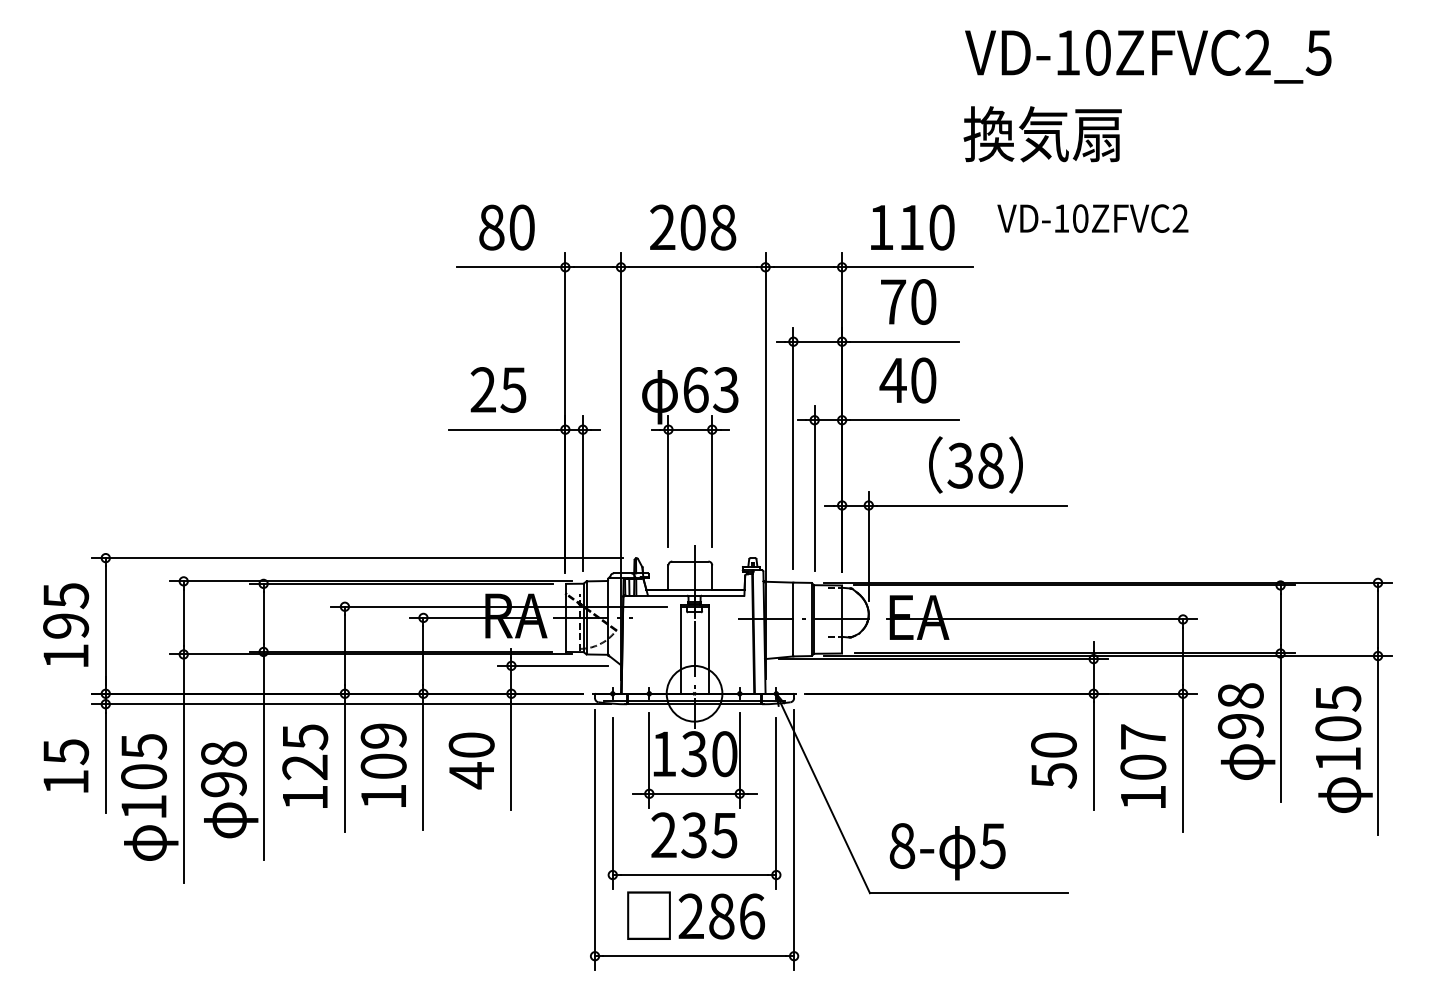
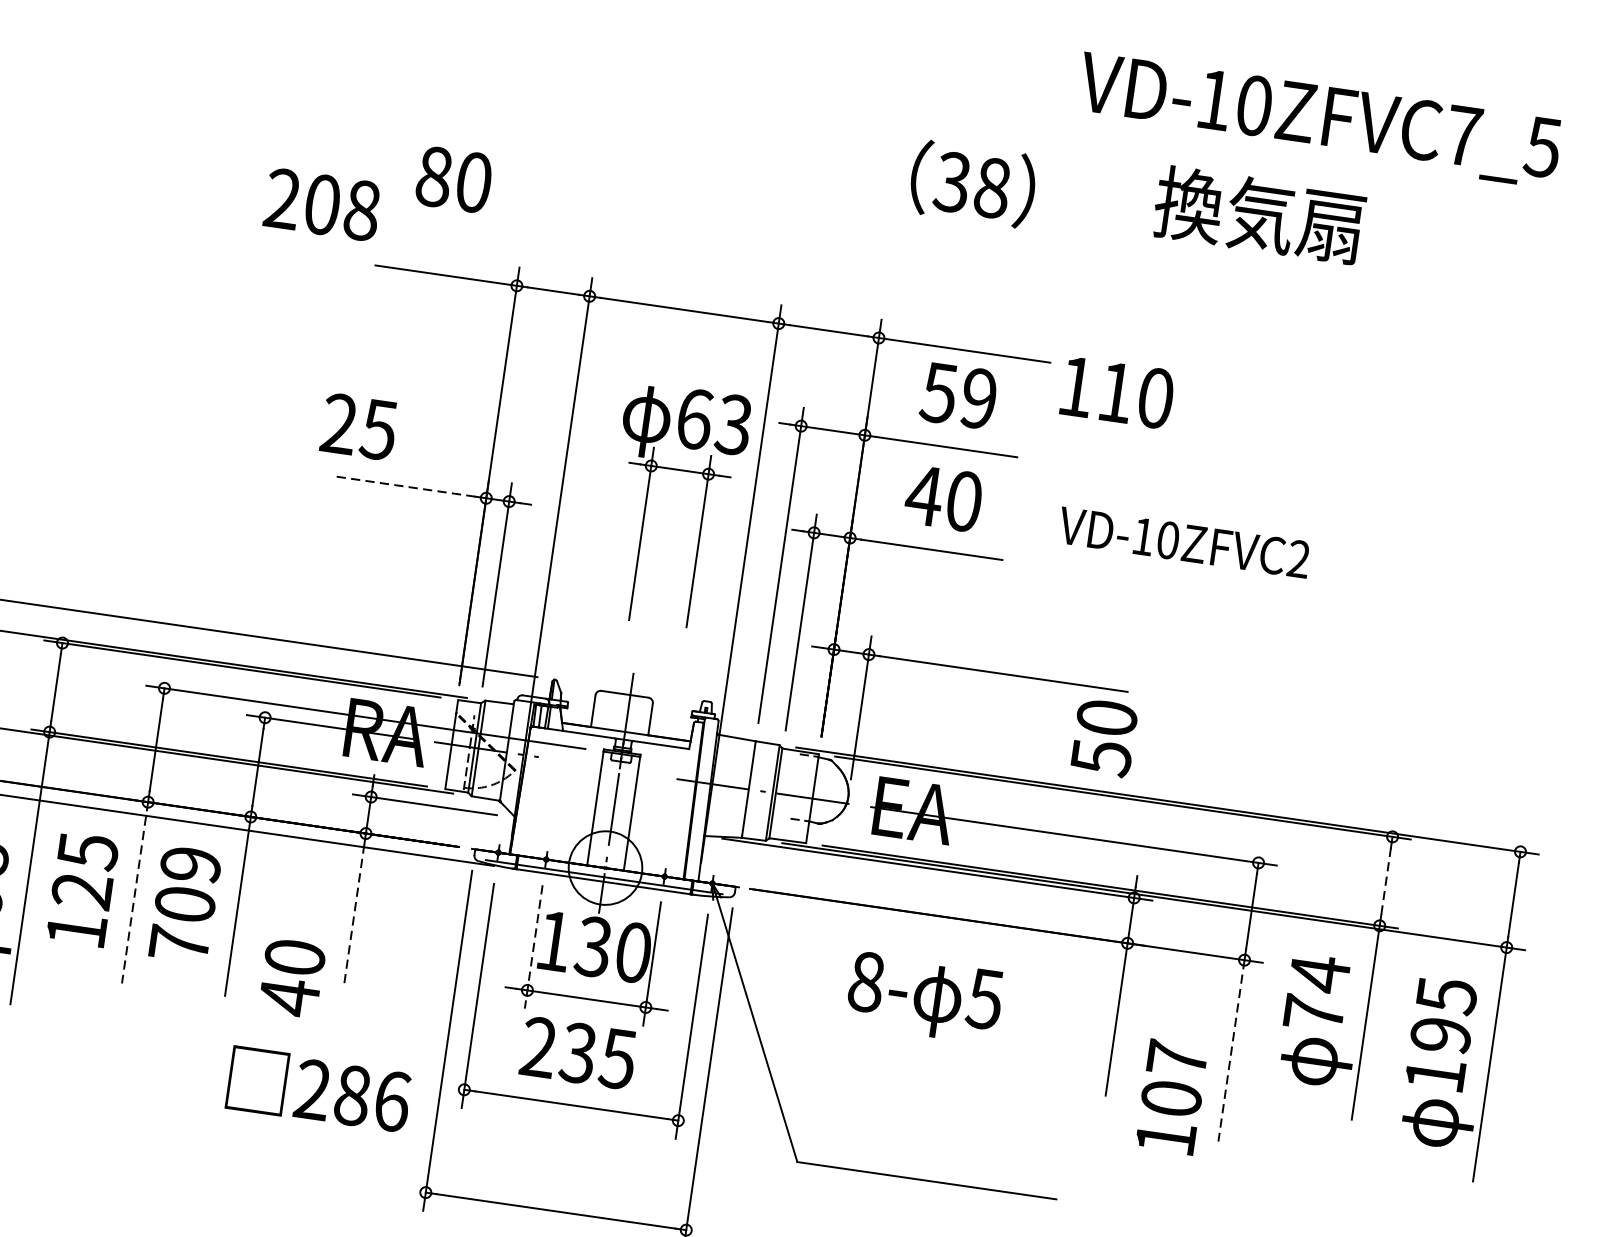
text: (1257, 52) -> (1462, 135), VD-10ZFVC2_5 -> VD-10ZFVC7_5
text: (1042, 134) -> (1258, 215), moved
text: (1092, 218) -> (1183, 542), moved
text: (506, 227) -> (453, 179), moved
text: (693, 227) -> (323, 204), moved
text: (912, 227) -> (1117, 392), moved
text: (908, 302) -> (959, 396), 70 -> 59
text: (498, 389) -> (359, 426), moved
line: (502, 429) -> (404, 486), solid -> dashed
part: (711, 457) -> (702, 510), moved
text: (975, 464) -> (972, 183), moved
line: (1280, 619) -> (1386, 881), solid -> dashed
text: (1240, 710) -> (1316, 992), 98 -> 74
text: (1338, 728) -> (1441, 1034), 105 -> 195
line: (511, 756) -> (354, 915), solid -> dashed
text: (471, 760) -> (291, 977), moved
text: (1053, 760) -> (1103, 737), moved
line: (649, 761) -> (533, 948), solid -> dashed
line: (344, 763) -> (134, 893), solid -> dashed
line: (1183, 763) -> (1231, 1051), solid -> dashed
text: (1143, 765) -> (1172, 1096), moved
text: (383, 796) -> (179, 943), 109 -> 709
text: (947, 851) -> (924, 997), moved
text: (695, 915) -> (318, 1089), moved

